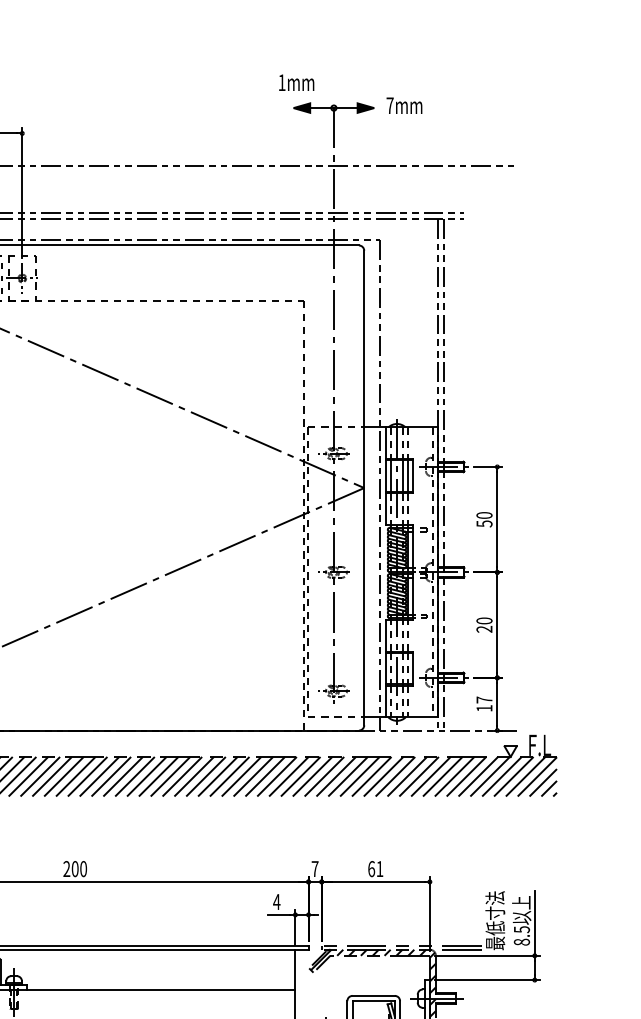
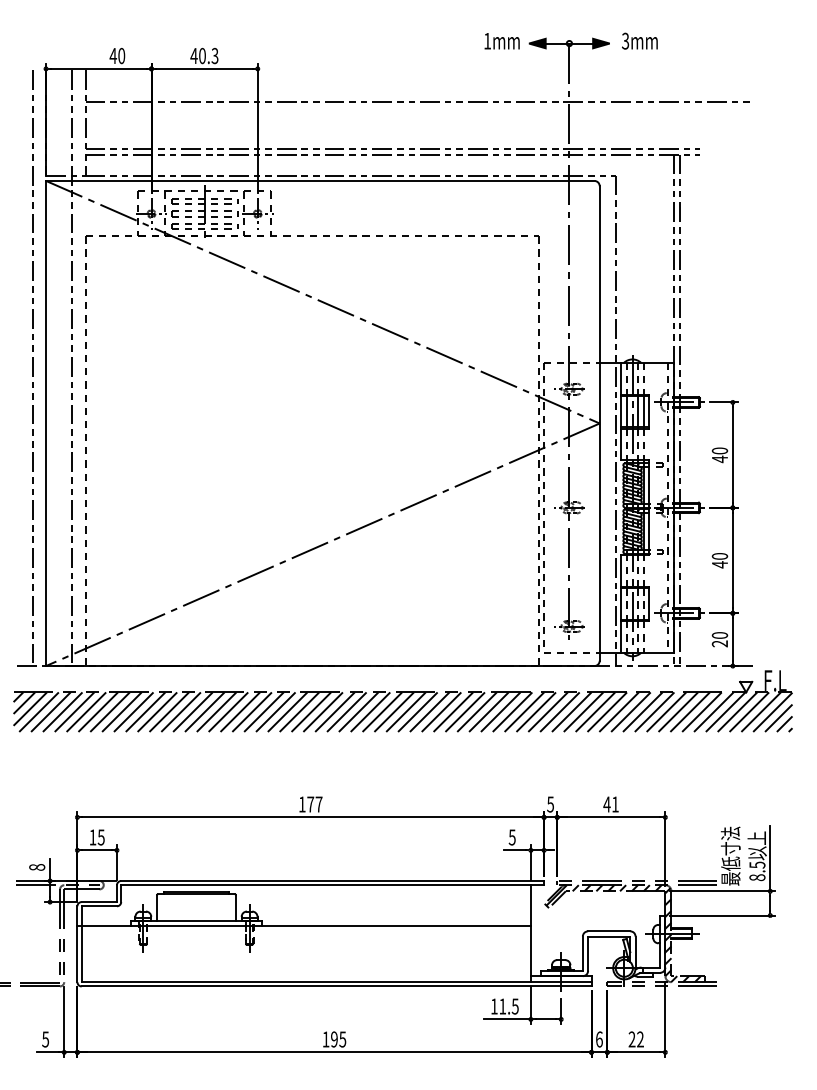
text: (296, 83) -> (501, 41), moved
text: (390, 105) -> (625, 40), 7mm -> 3mm
text: (485, 524) -> (720, 459), 50 -> 40
text: (484, 629) -> (719, 564), 20 -> 40
text: (484, 704) -> (719, 639), 17 -> 20
text: (75, 869) -> (310, 804), 200 -> 177
text: (315, 869) -> (550, 804), 7 -> 5
text: (371, 869) -> (606, 804), 61 -> 41
text: (277, 902) -> (512, 837), 4 -> 5

